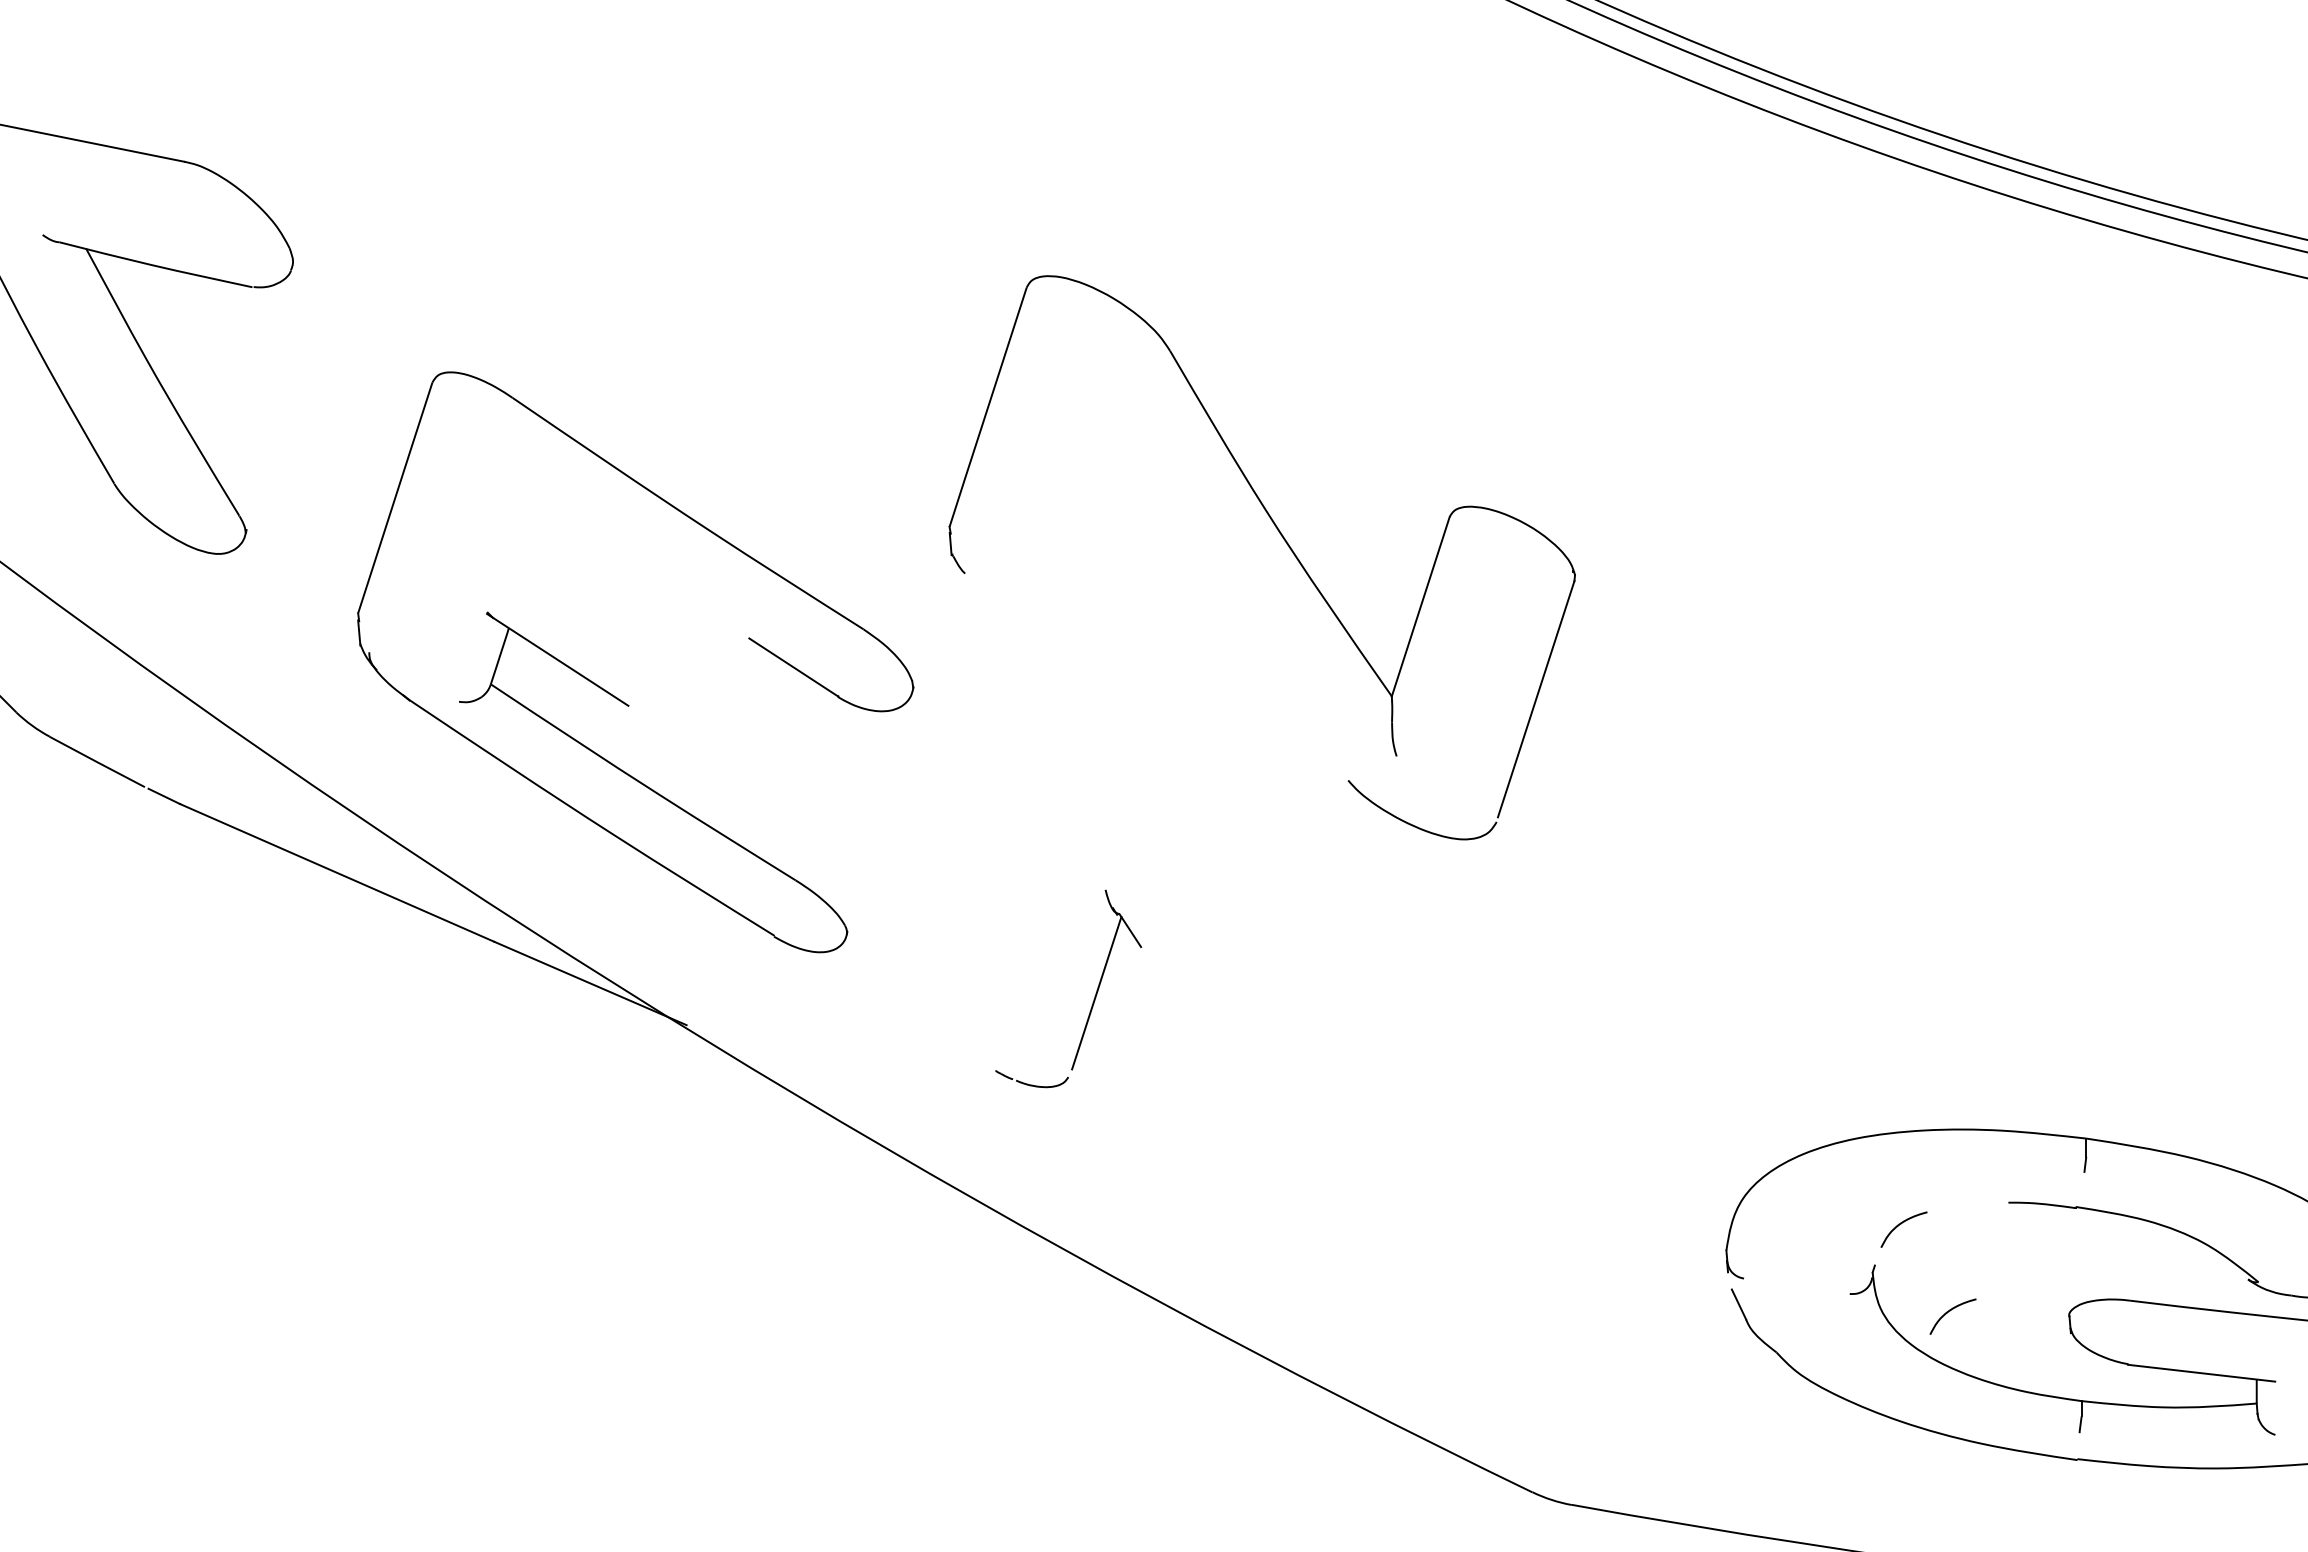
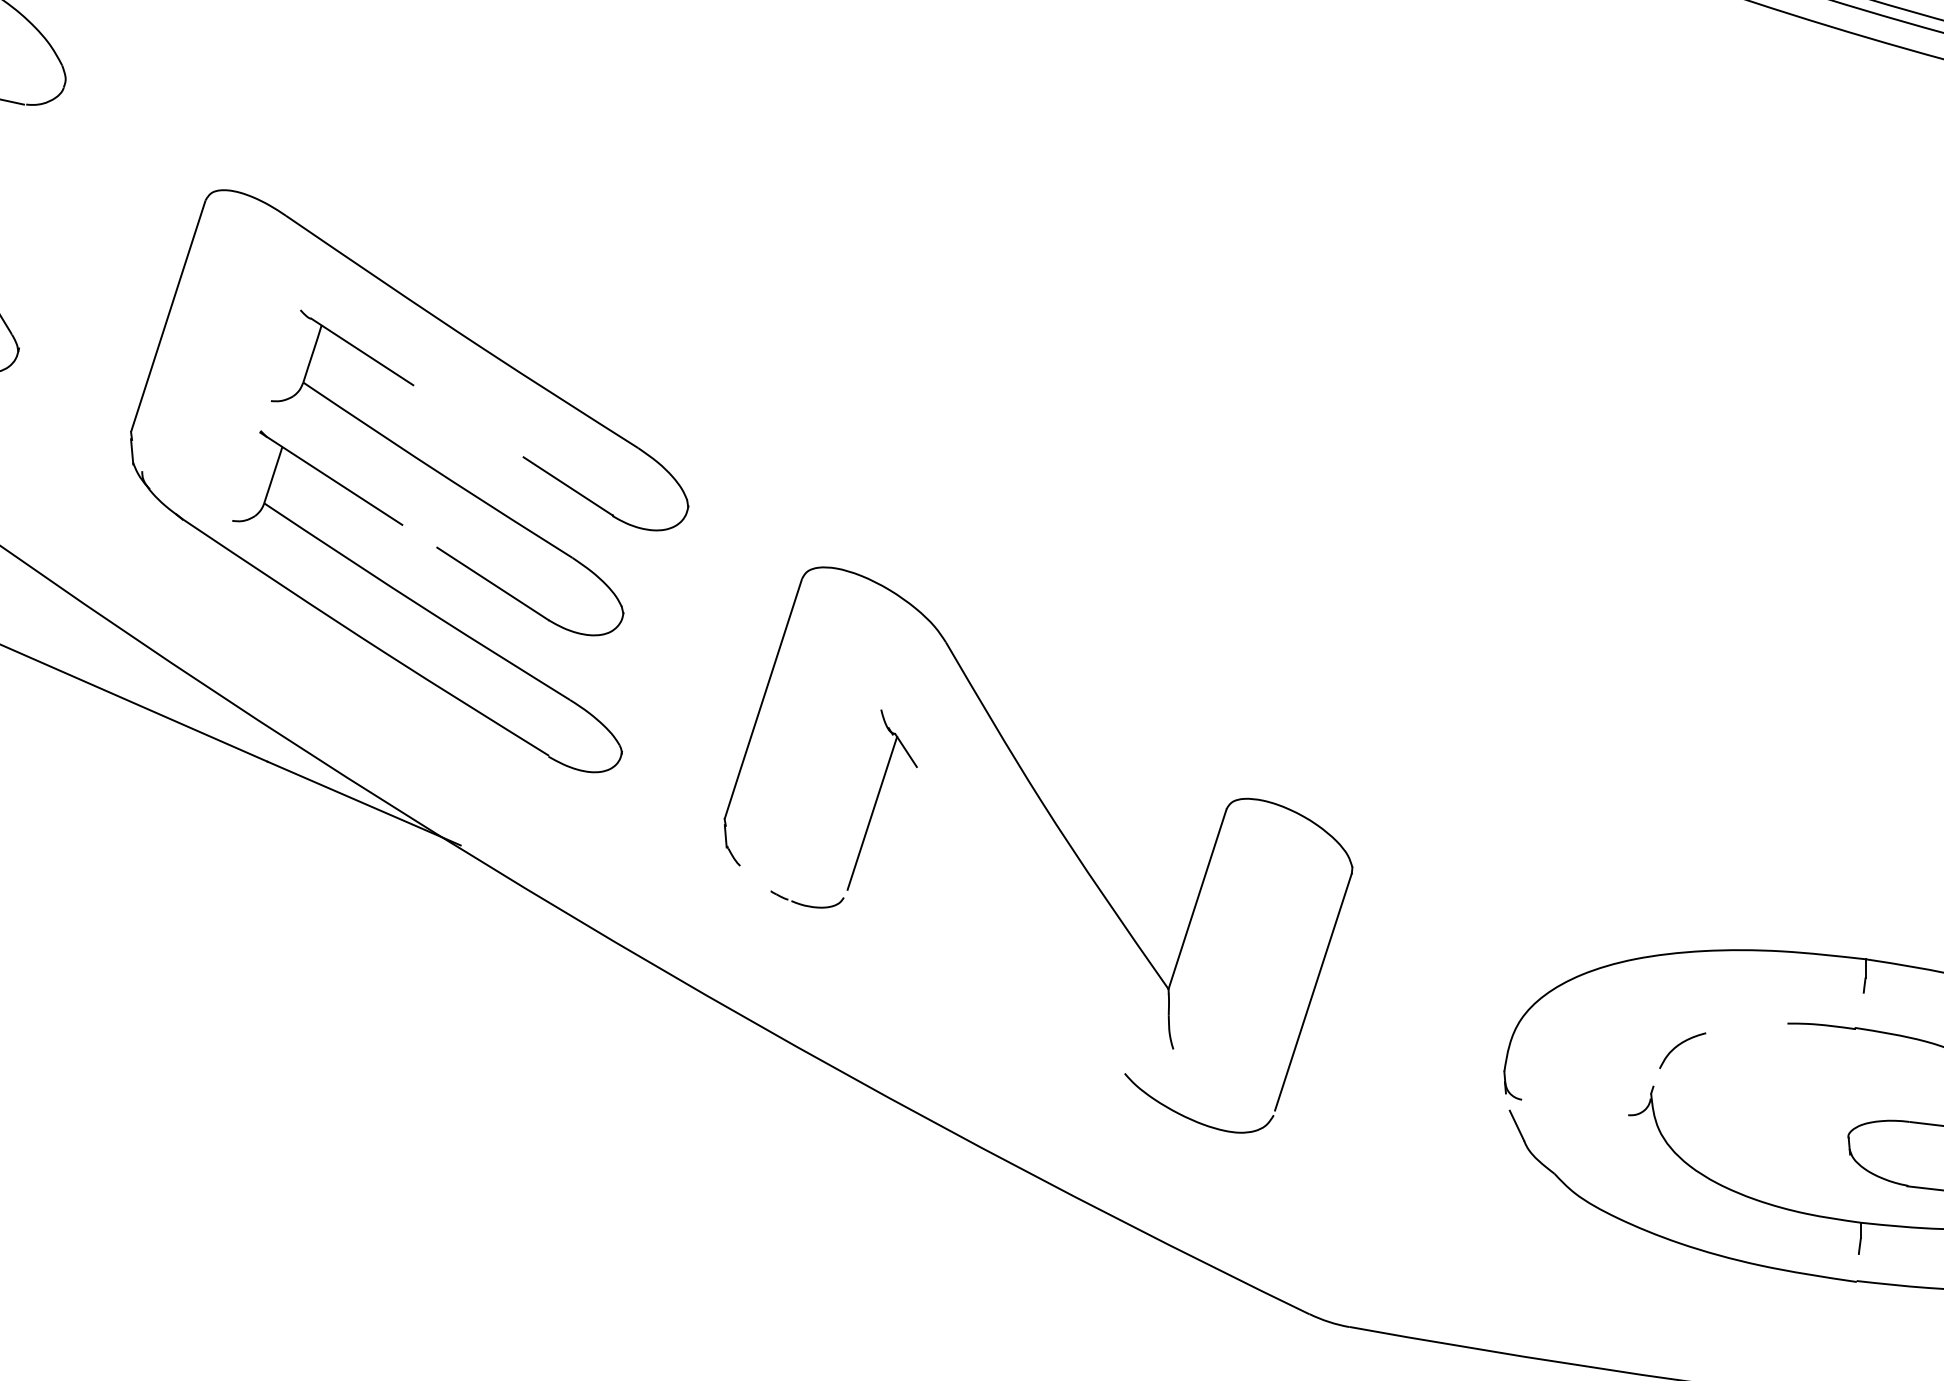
part: (1284, 541) -> (1060, 833), moved
part: (673, 653) -> (447, 472), added
curve: (1950, 1311) -> (1729, 1132), removed

